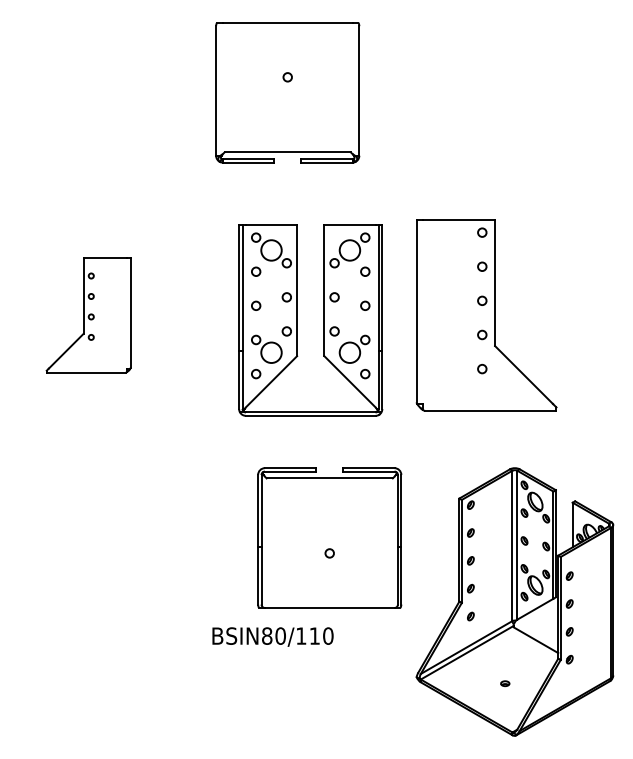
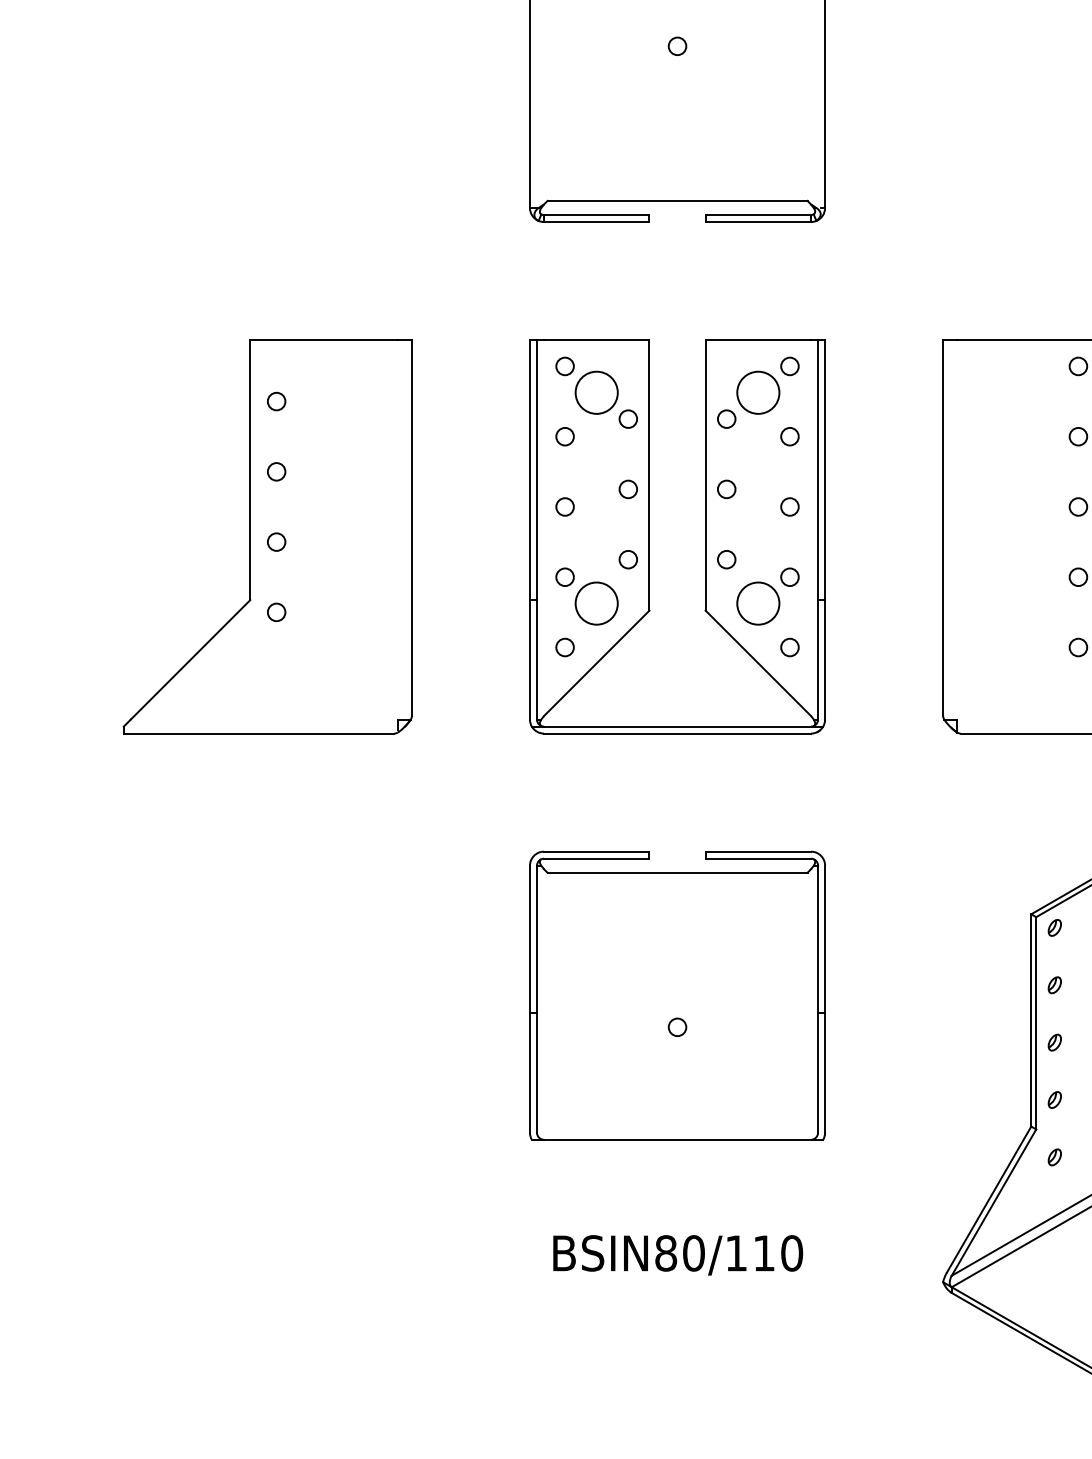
part: (88, 315) -> (267, 537), size x1.67
part: (297, 320) -> (650, 537), moved
part: (329, 537) -> (677, 994), moved
text: (272, 636) -> (677, 1254), moved

